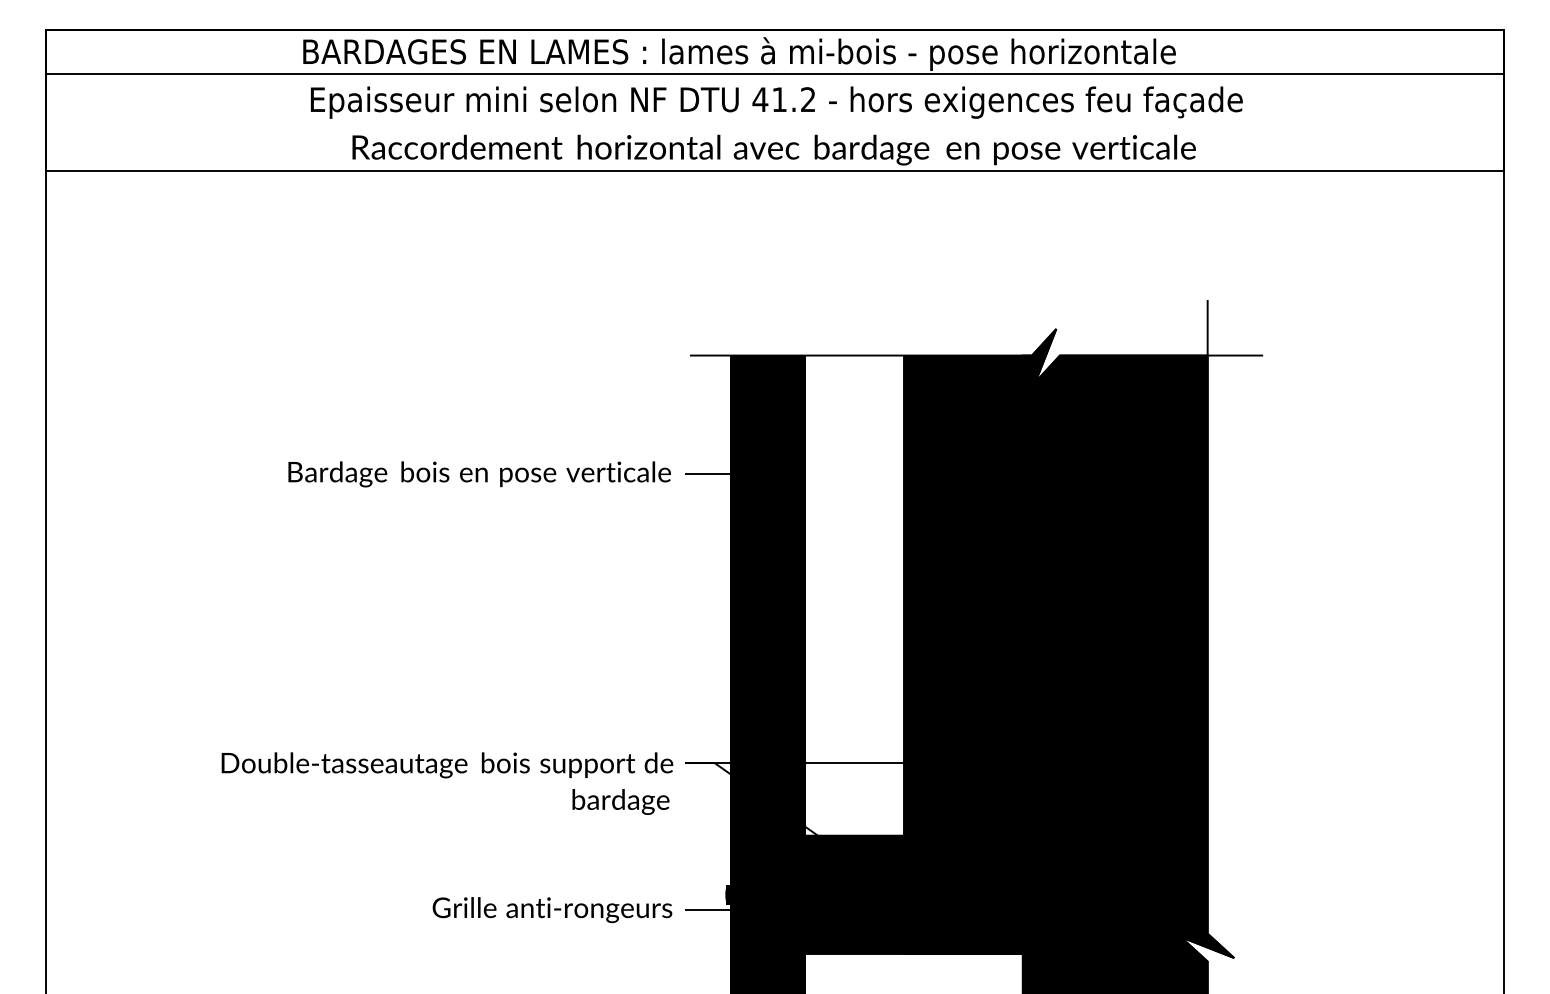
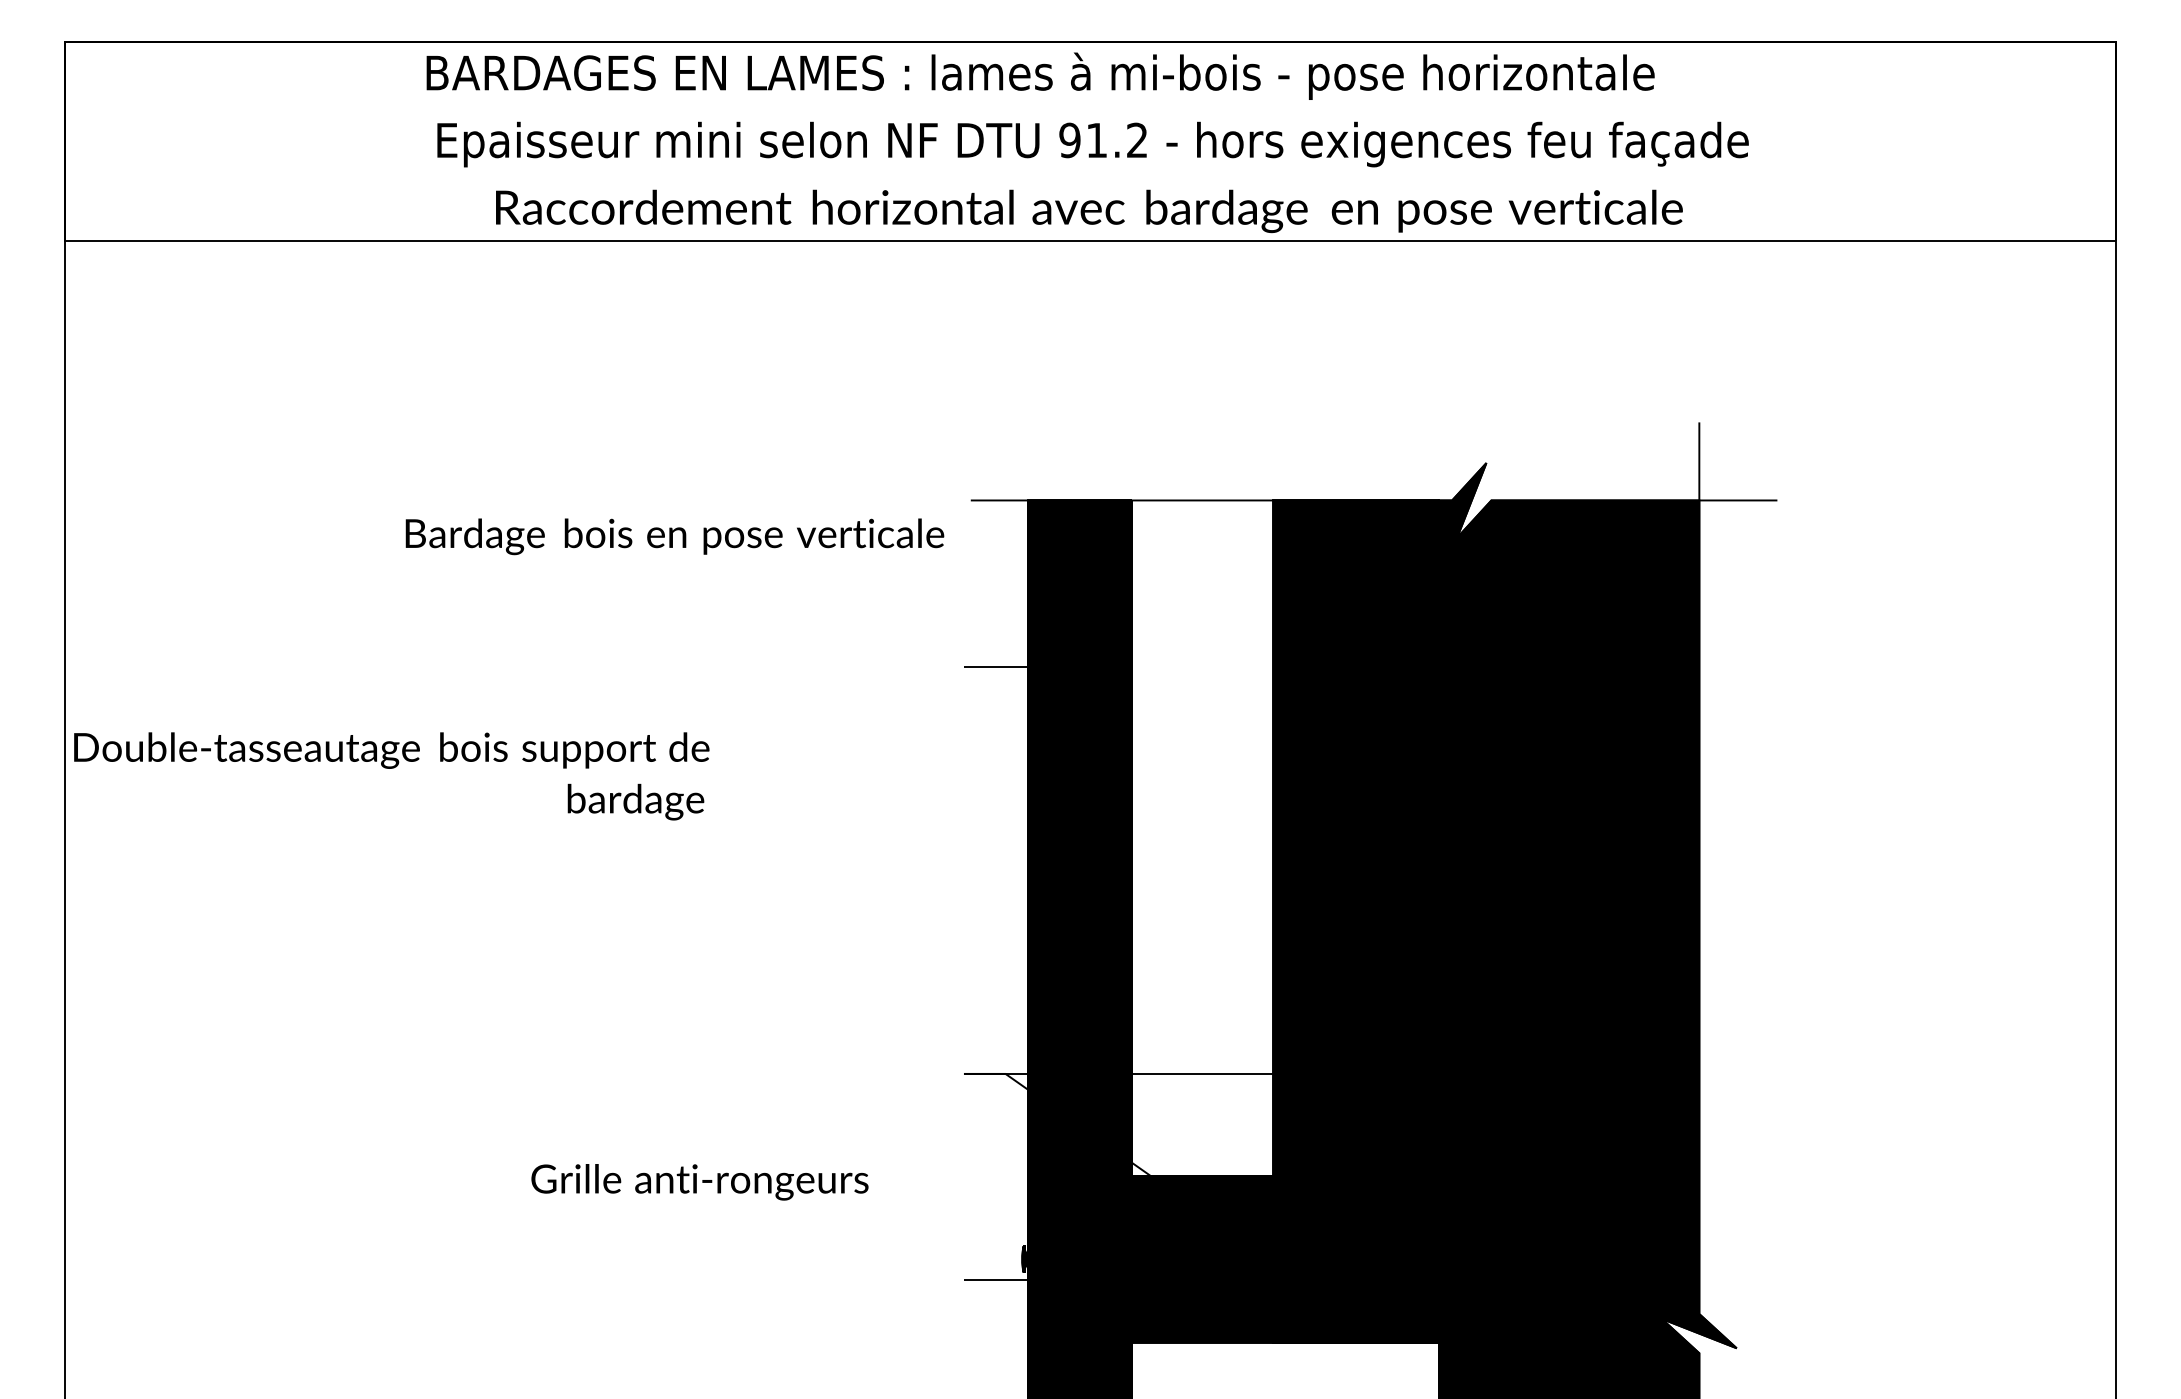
line: (774, 74) -> (1089, 104), removed
text: (760, 99) -> (1070, 140), 41.2 -> 91.2
text: (479, 474) -> (674, 536), moved
text: (447, 783) -> (391, 776), moved
text: (552, 910) -> (700, 1182), moved

